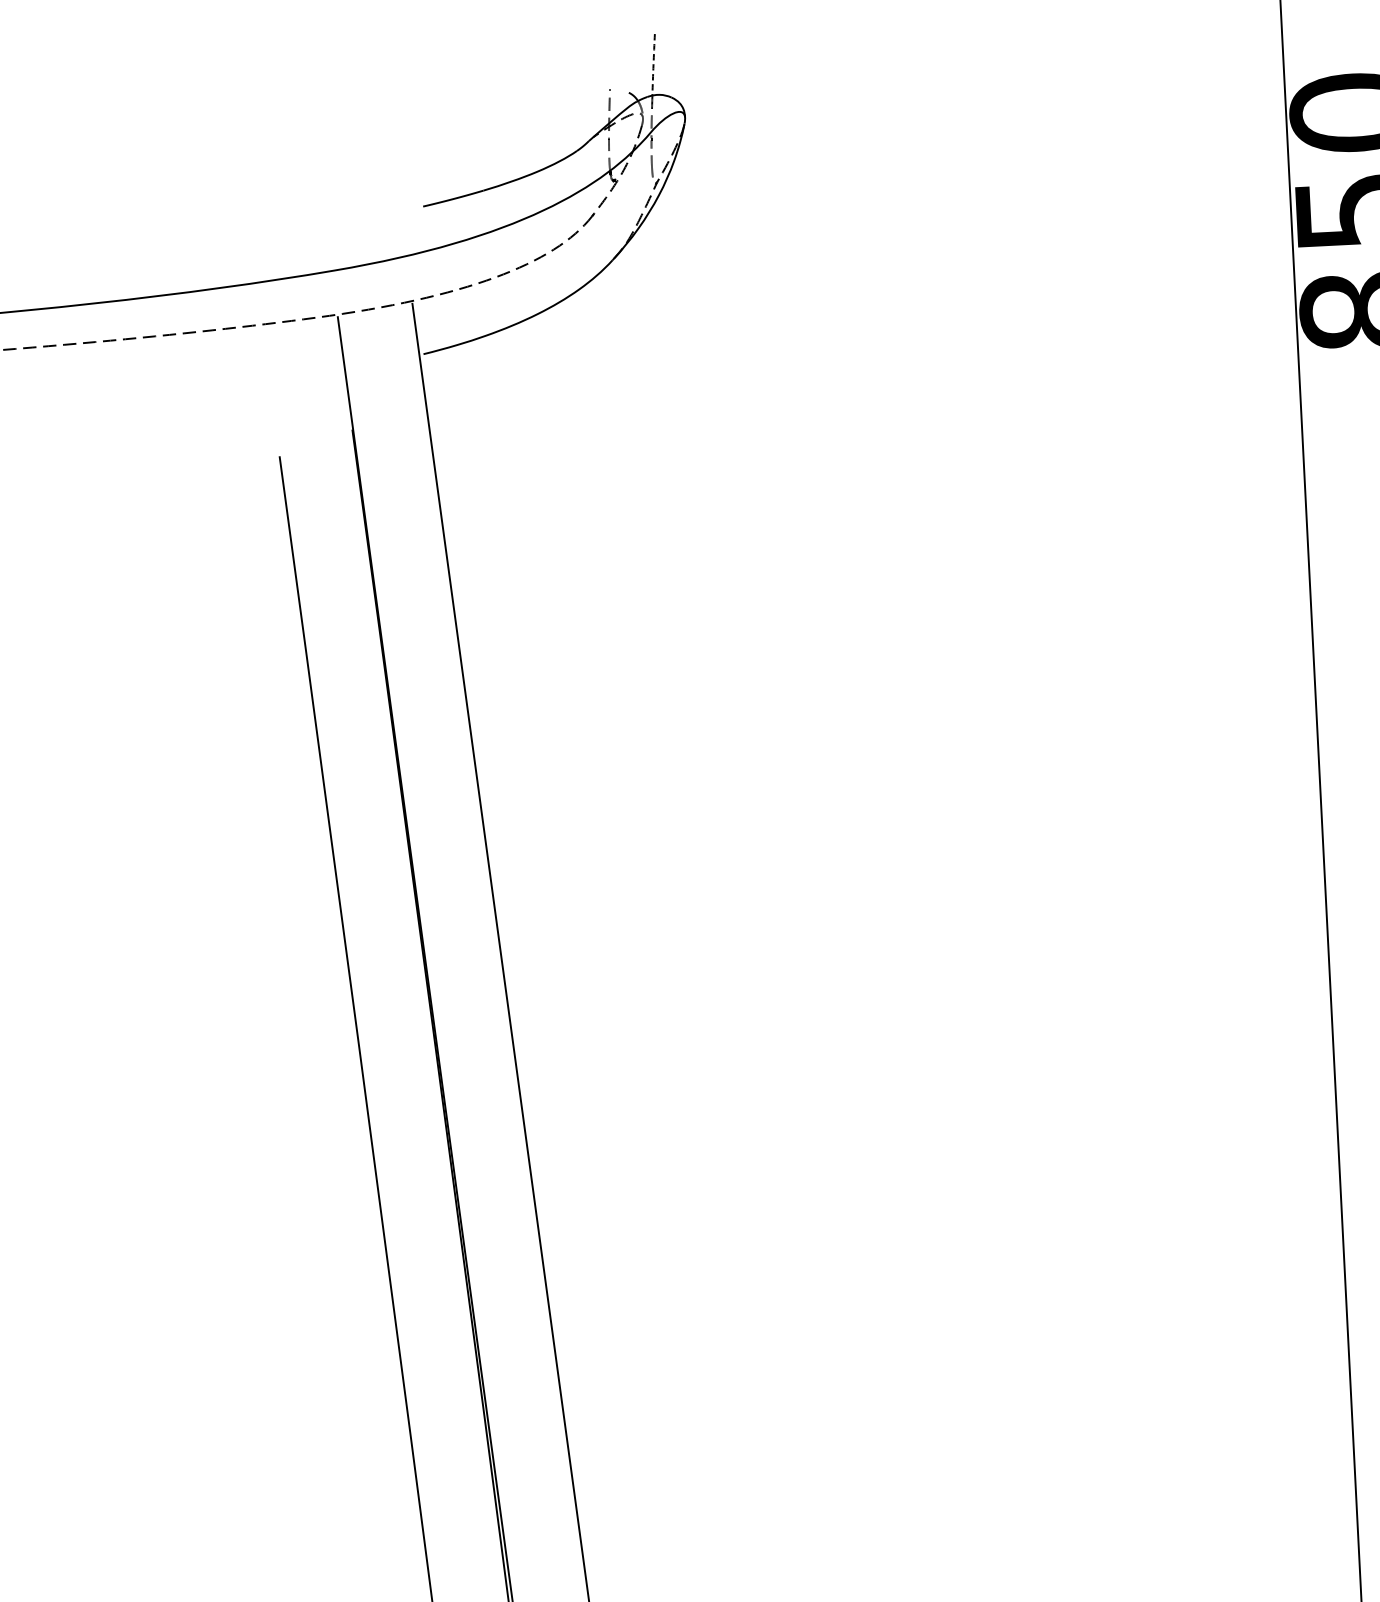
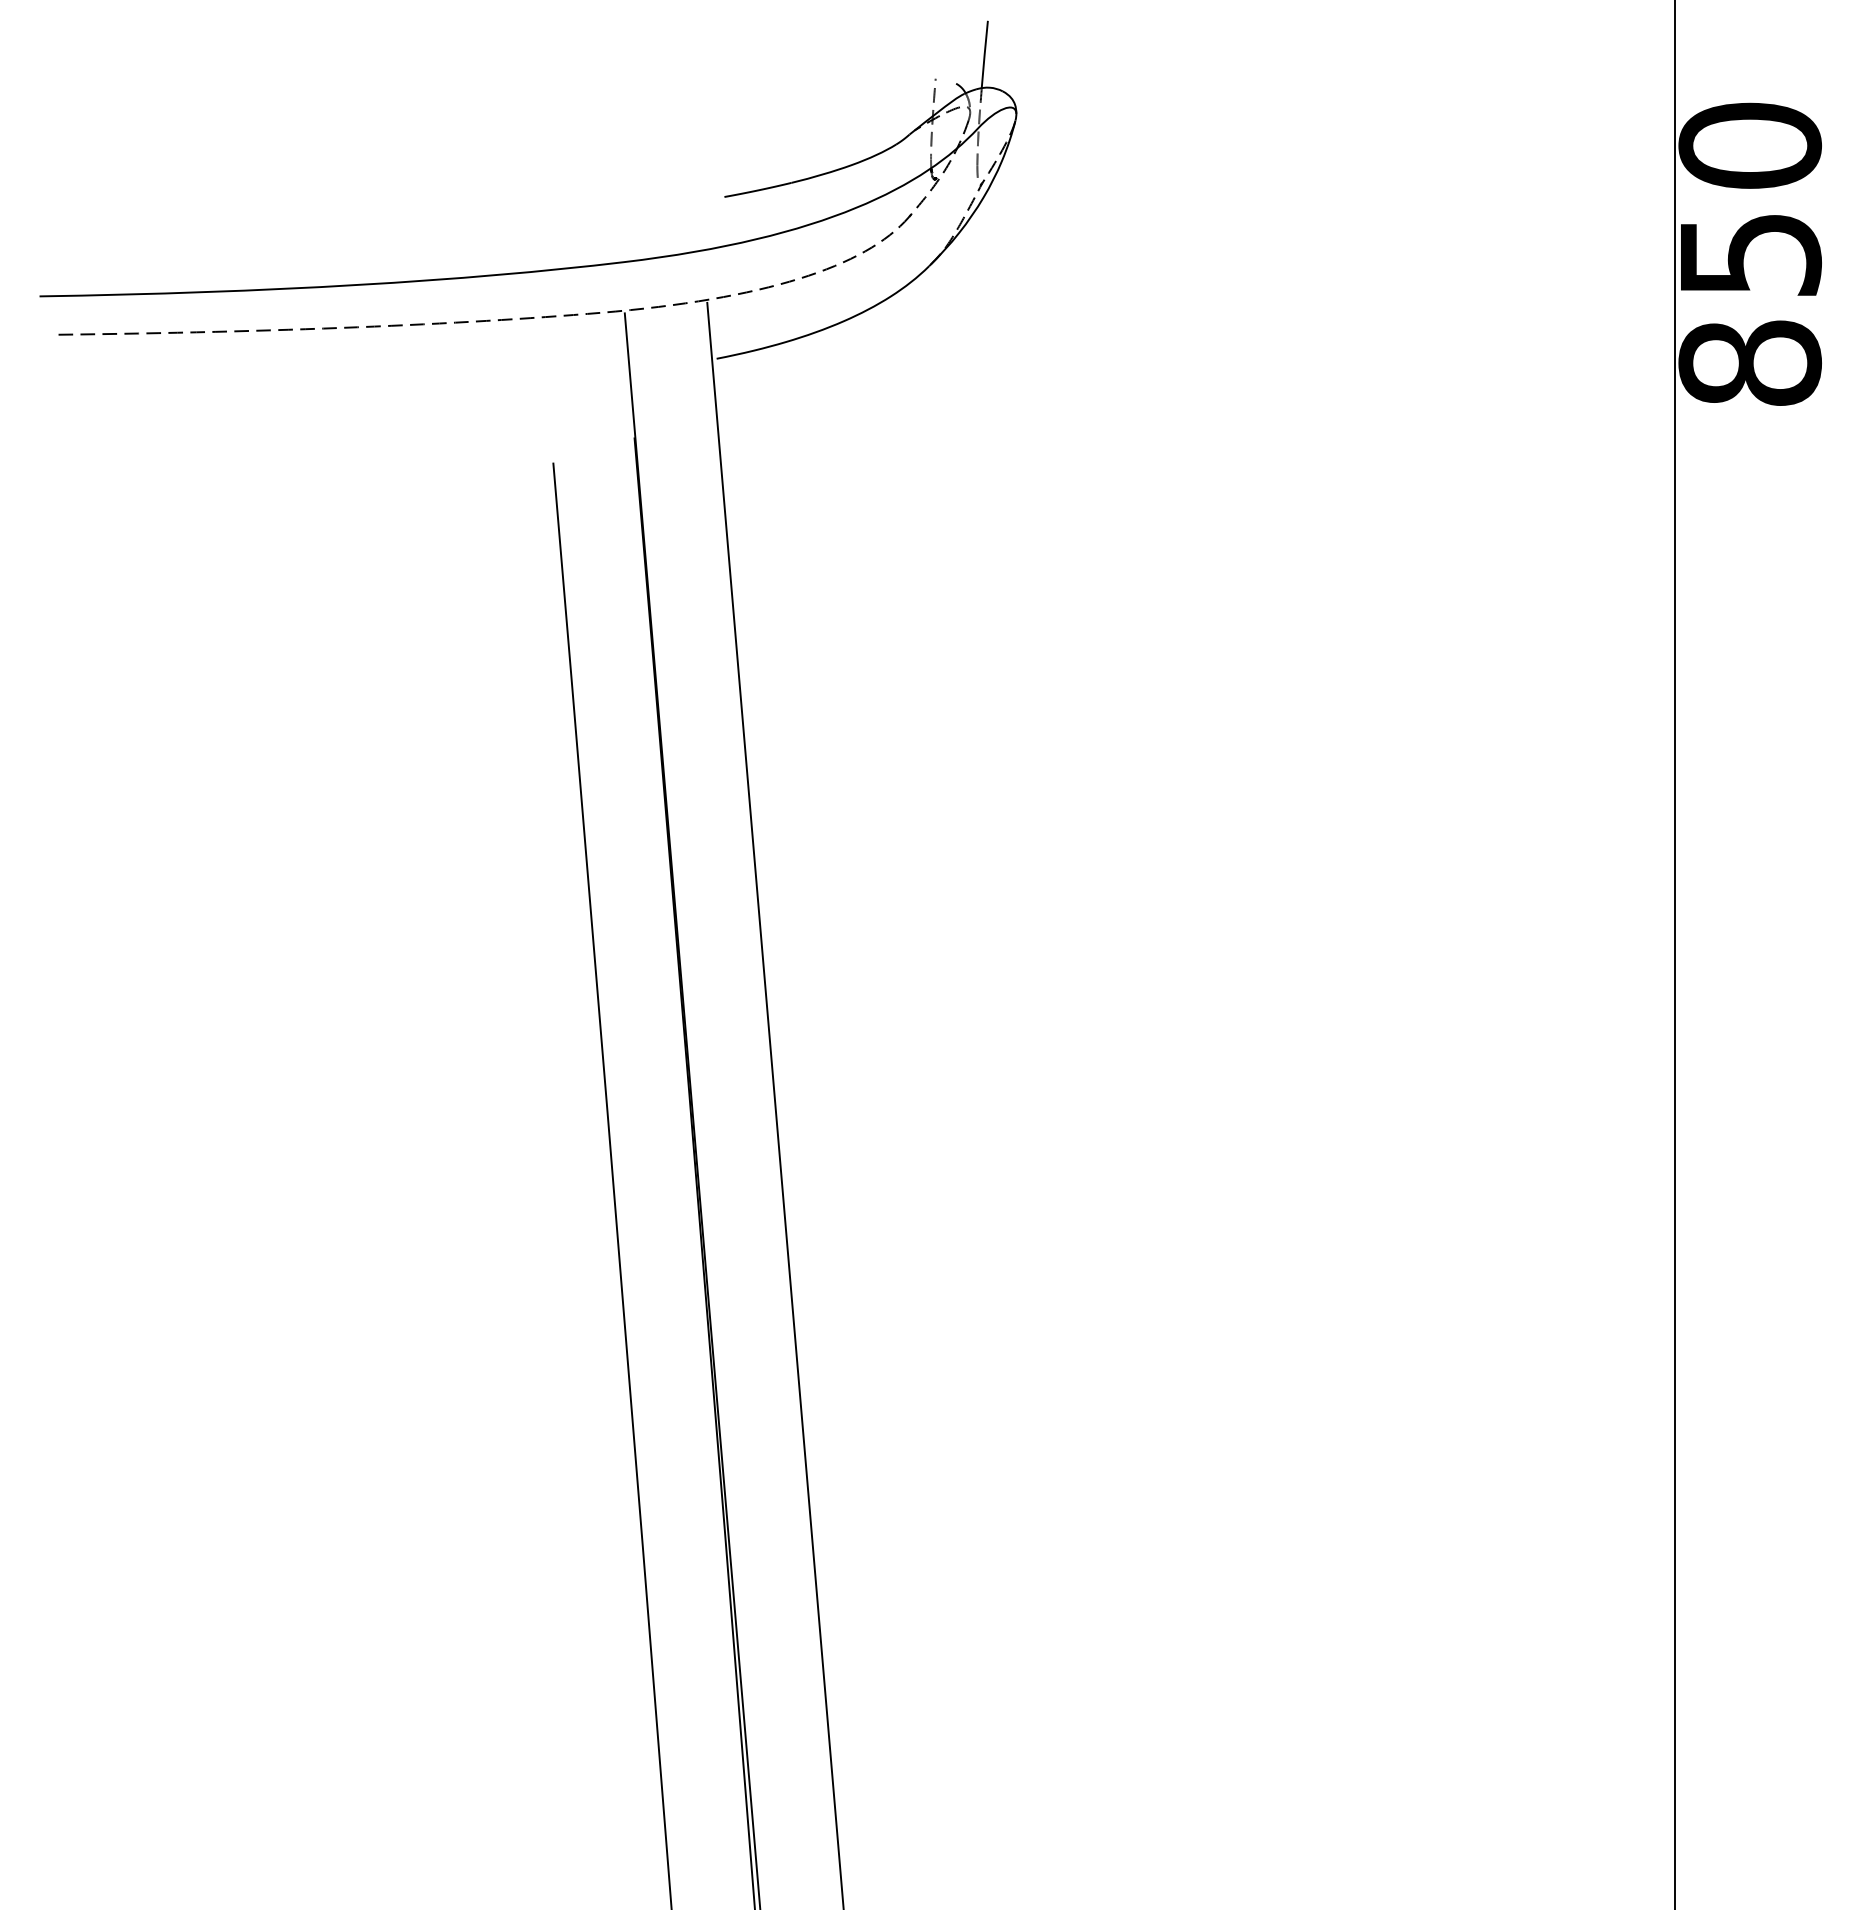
arc: (653, 64) -> (984, 54), dashed -> solid

